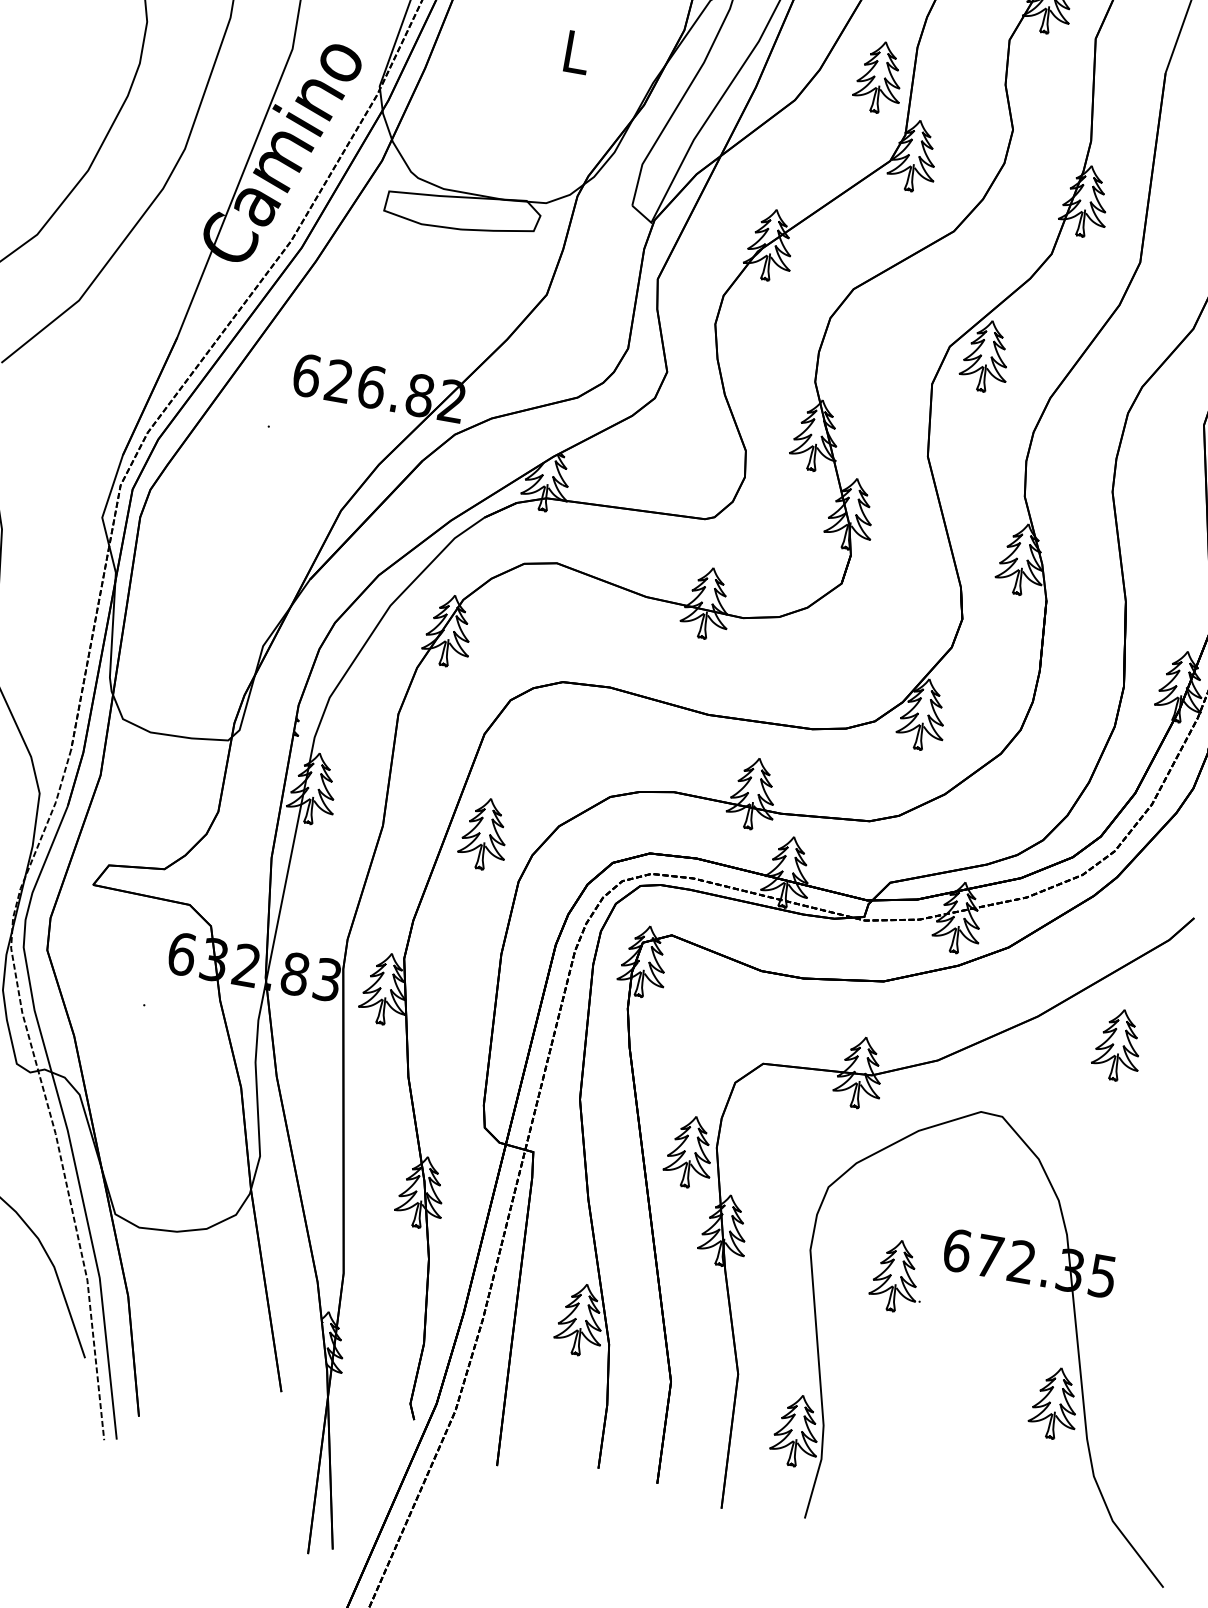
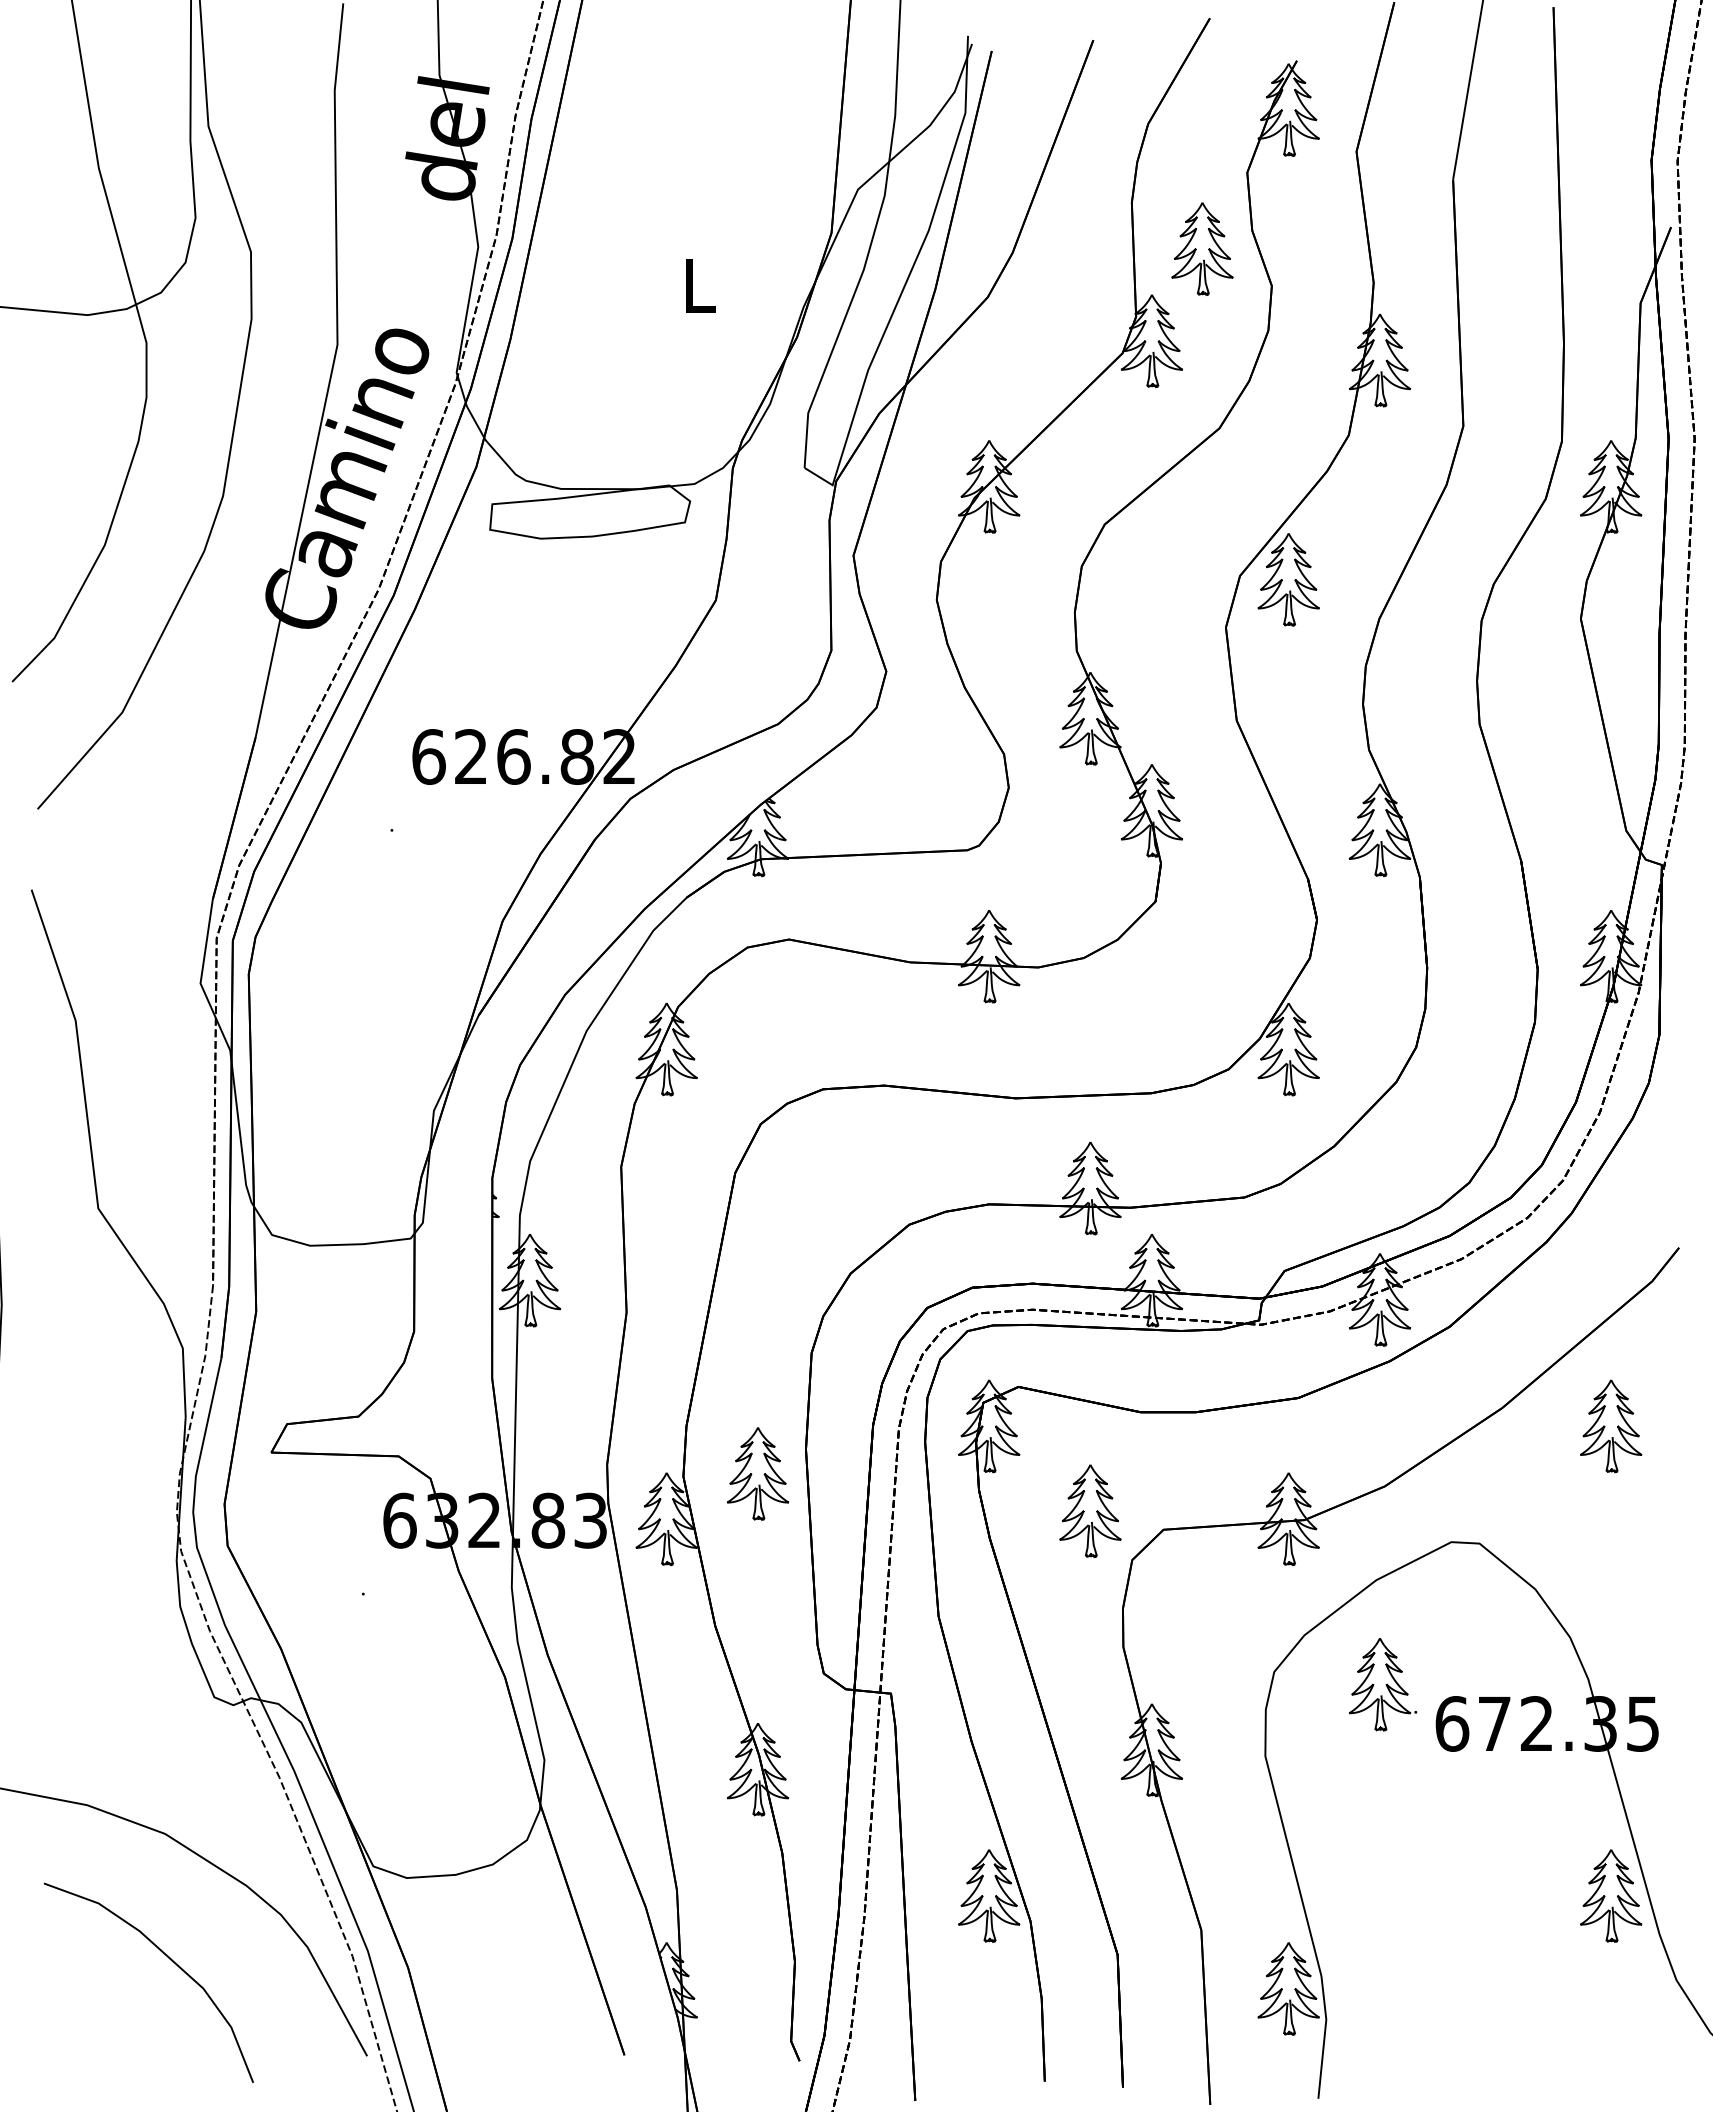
part: (879, 76) -> (1202, 248), moved
part: (484, 833) -> (757, 1473), moved
part: (690, 1151) -> (1090, 1510), moved
part: (898, 1276) -> (1383, 1684), moved

